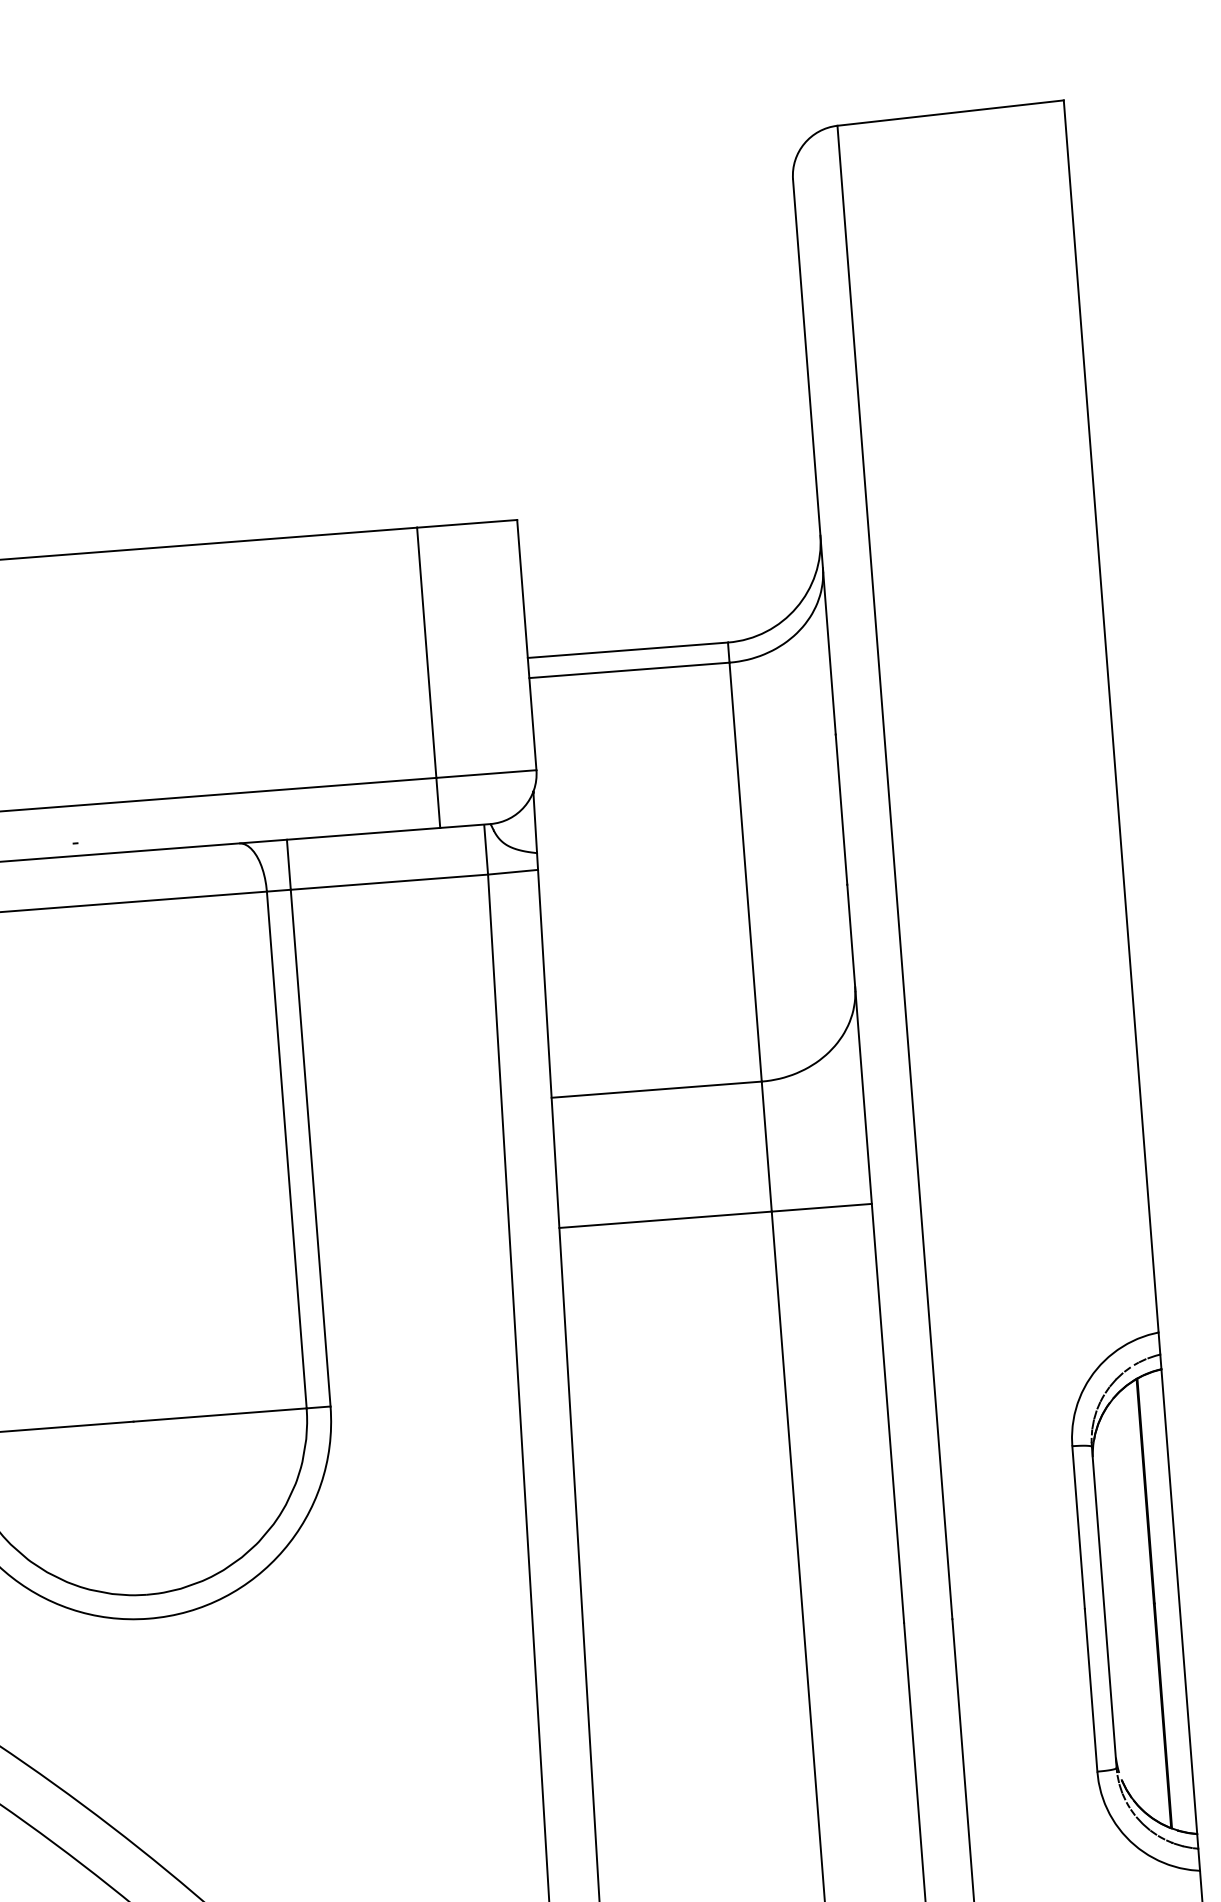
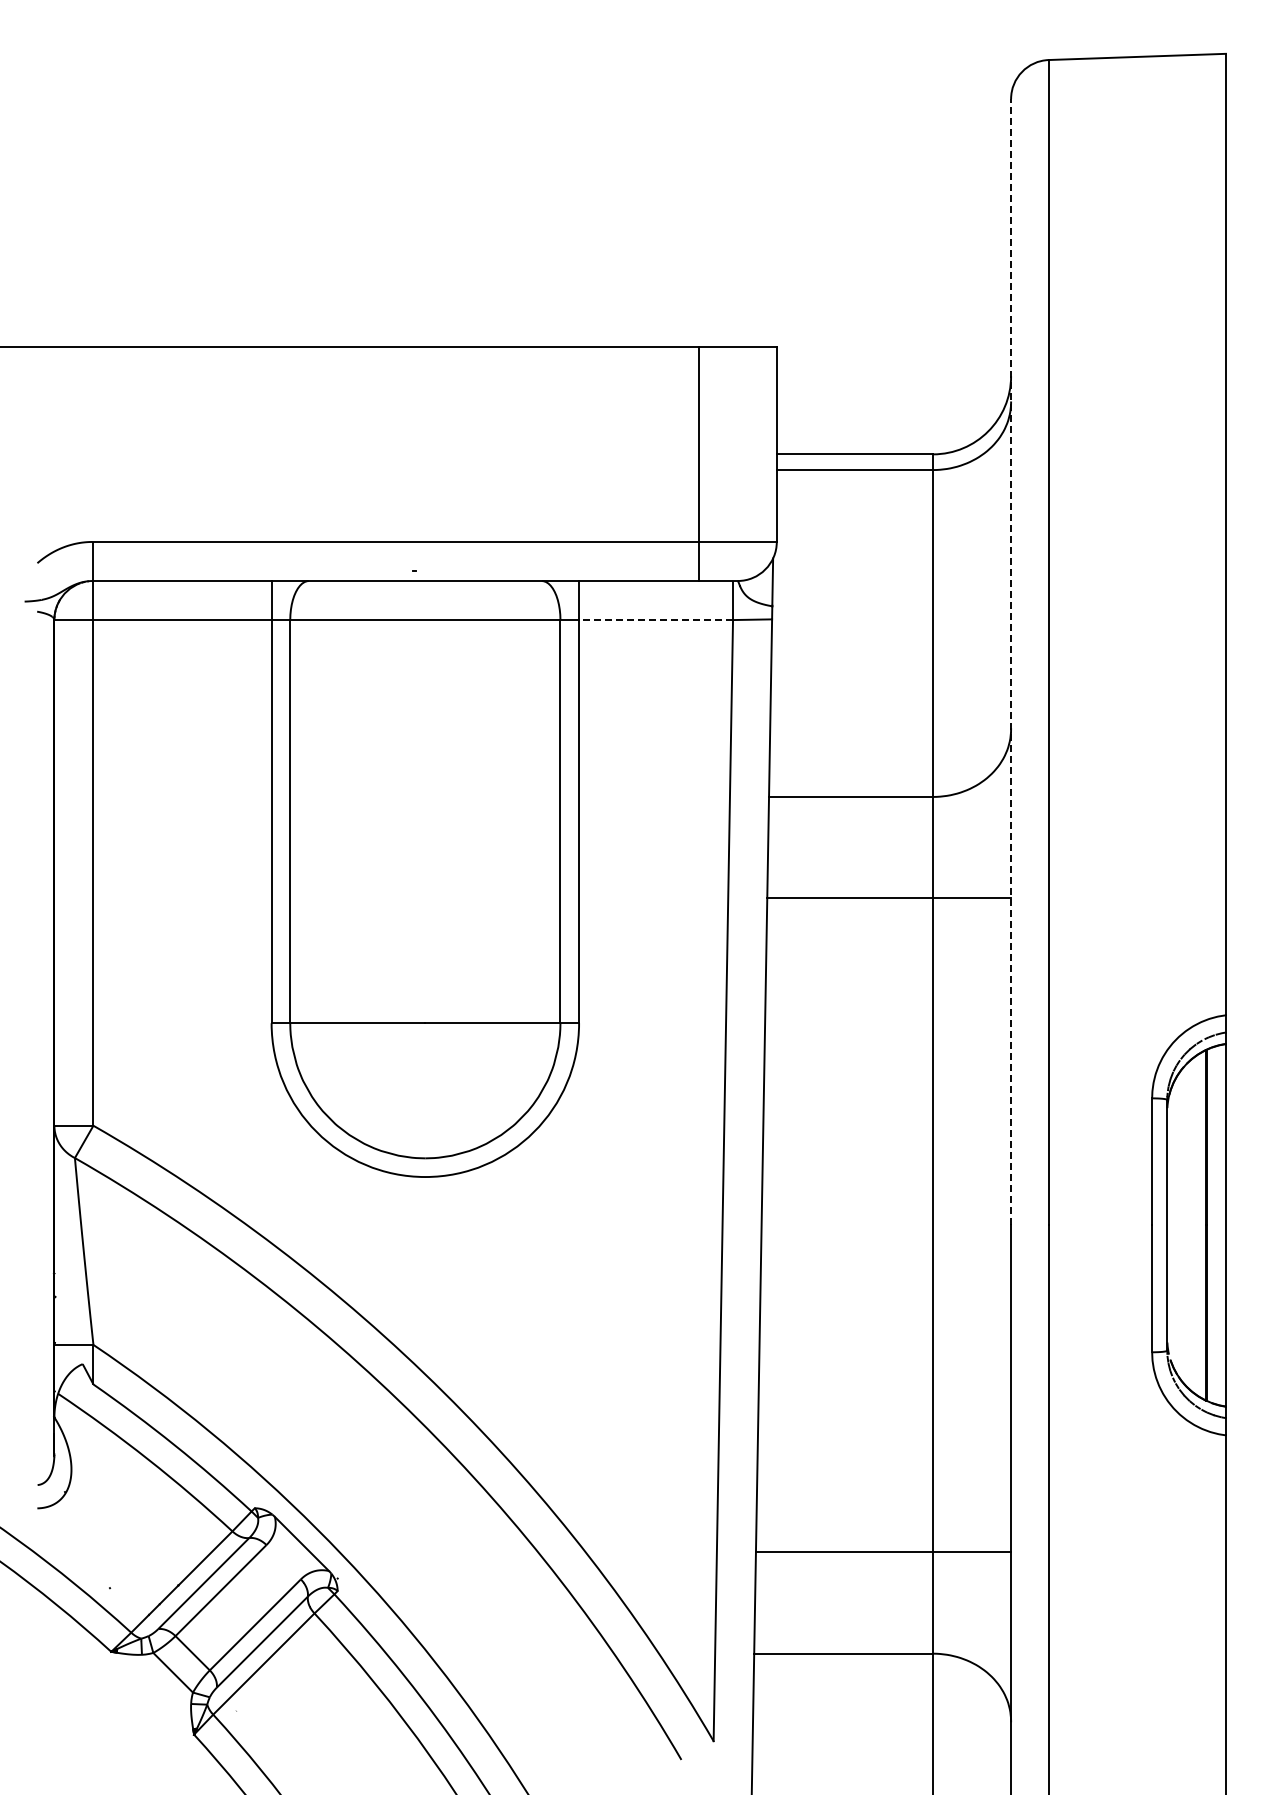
line: (390, 882) -> (656, 620), solid -> dashed
line: (849, 900) -> (1011, 661), solid -> dashed

